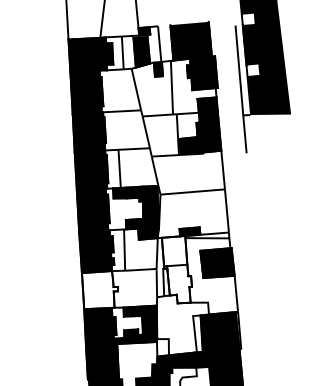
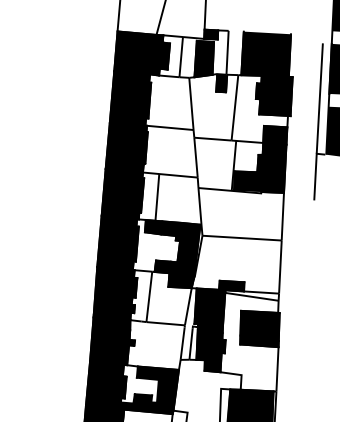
fill: (176, 269) -> (209, 329), added
fill: (99, 290) -> (111, 341), added

